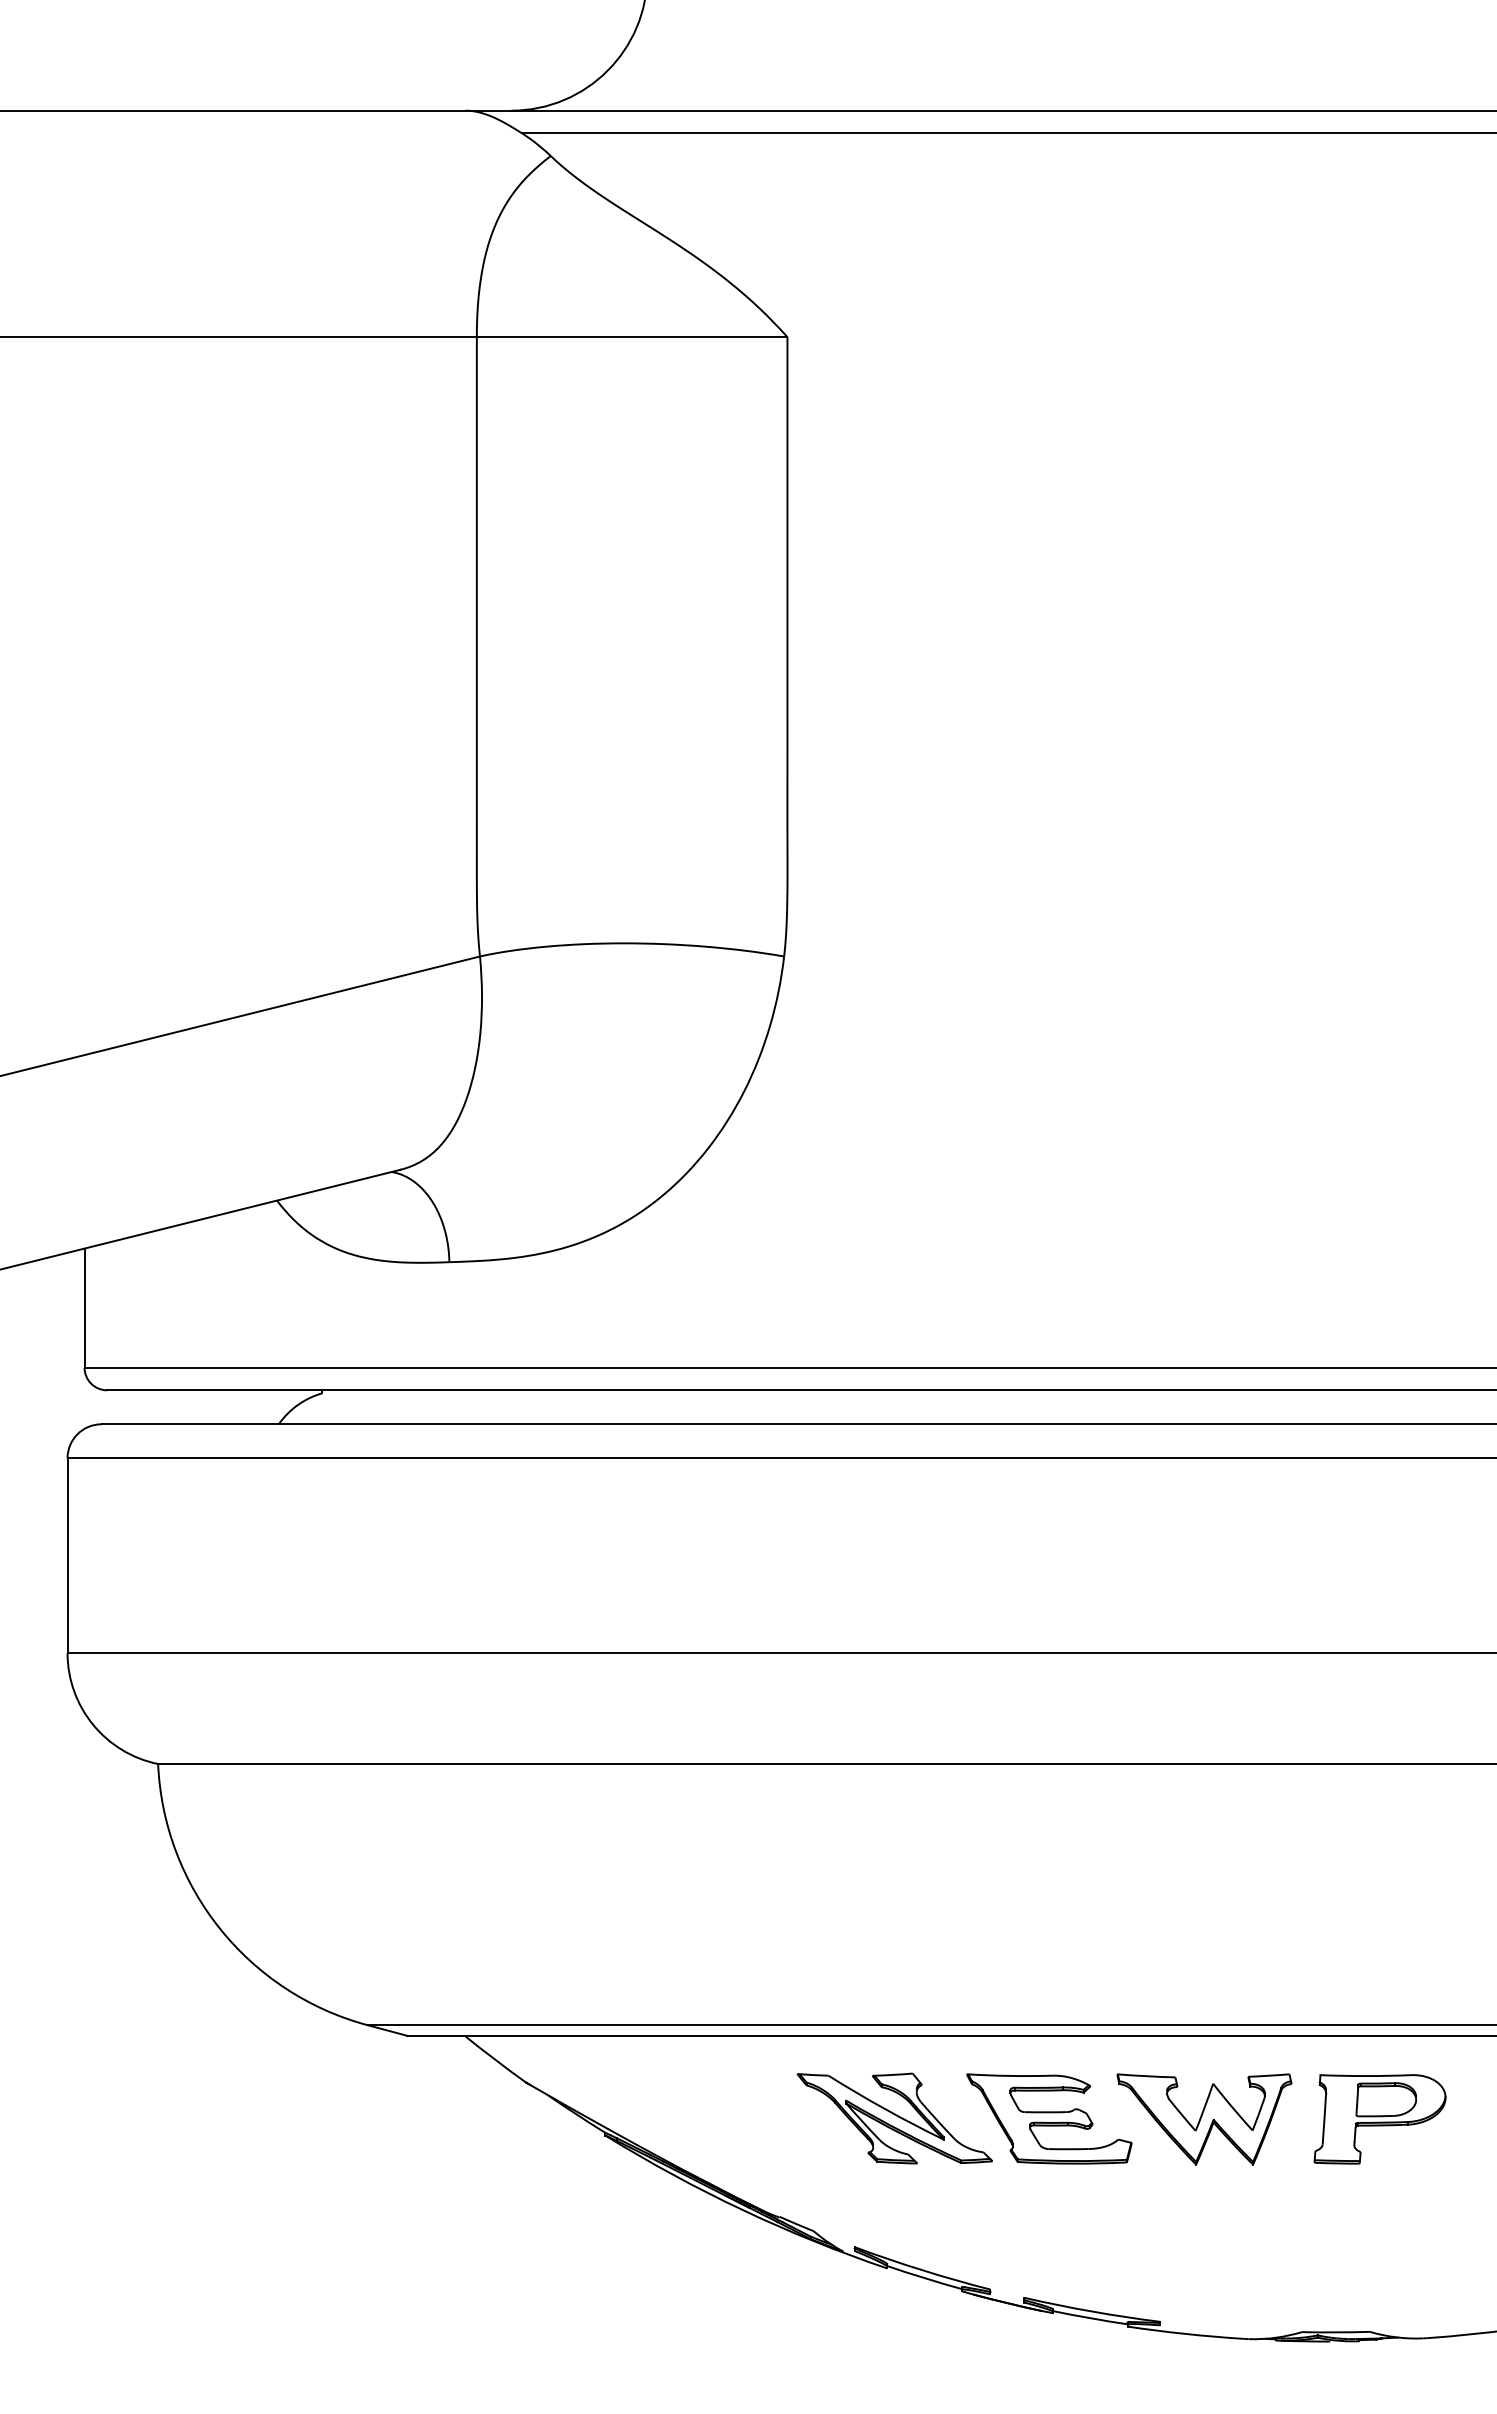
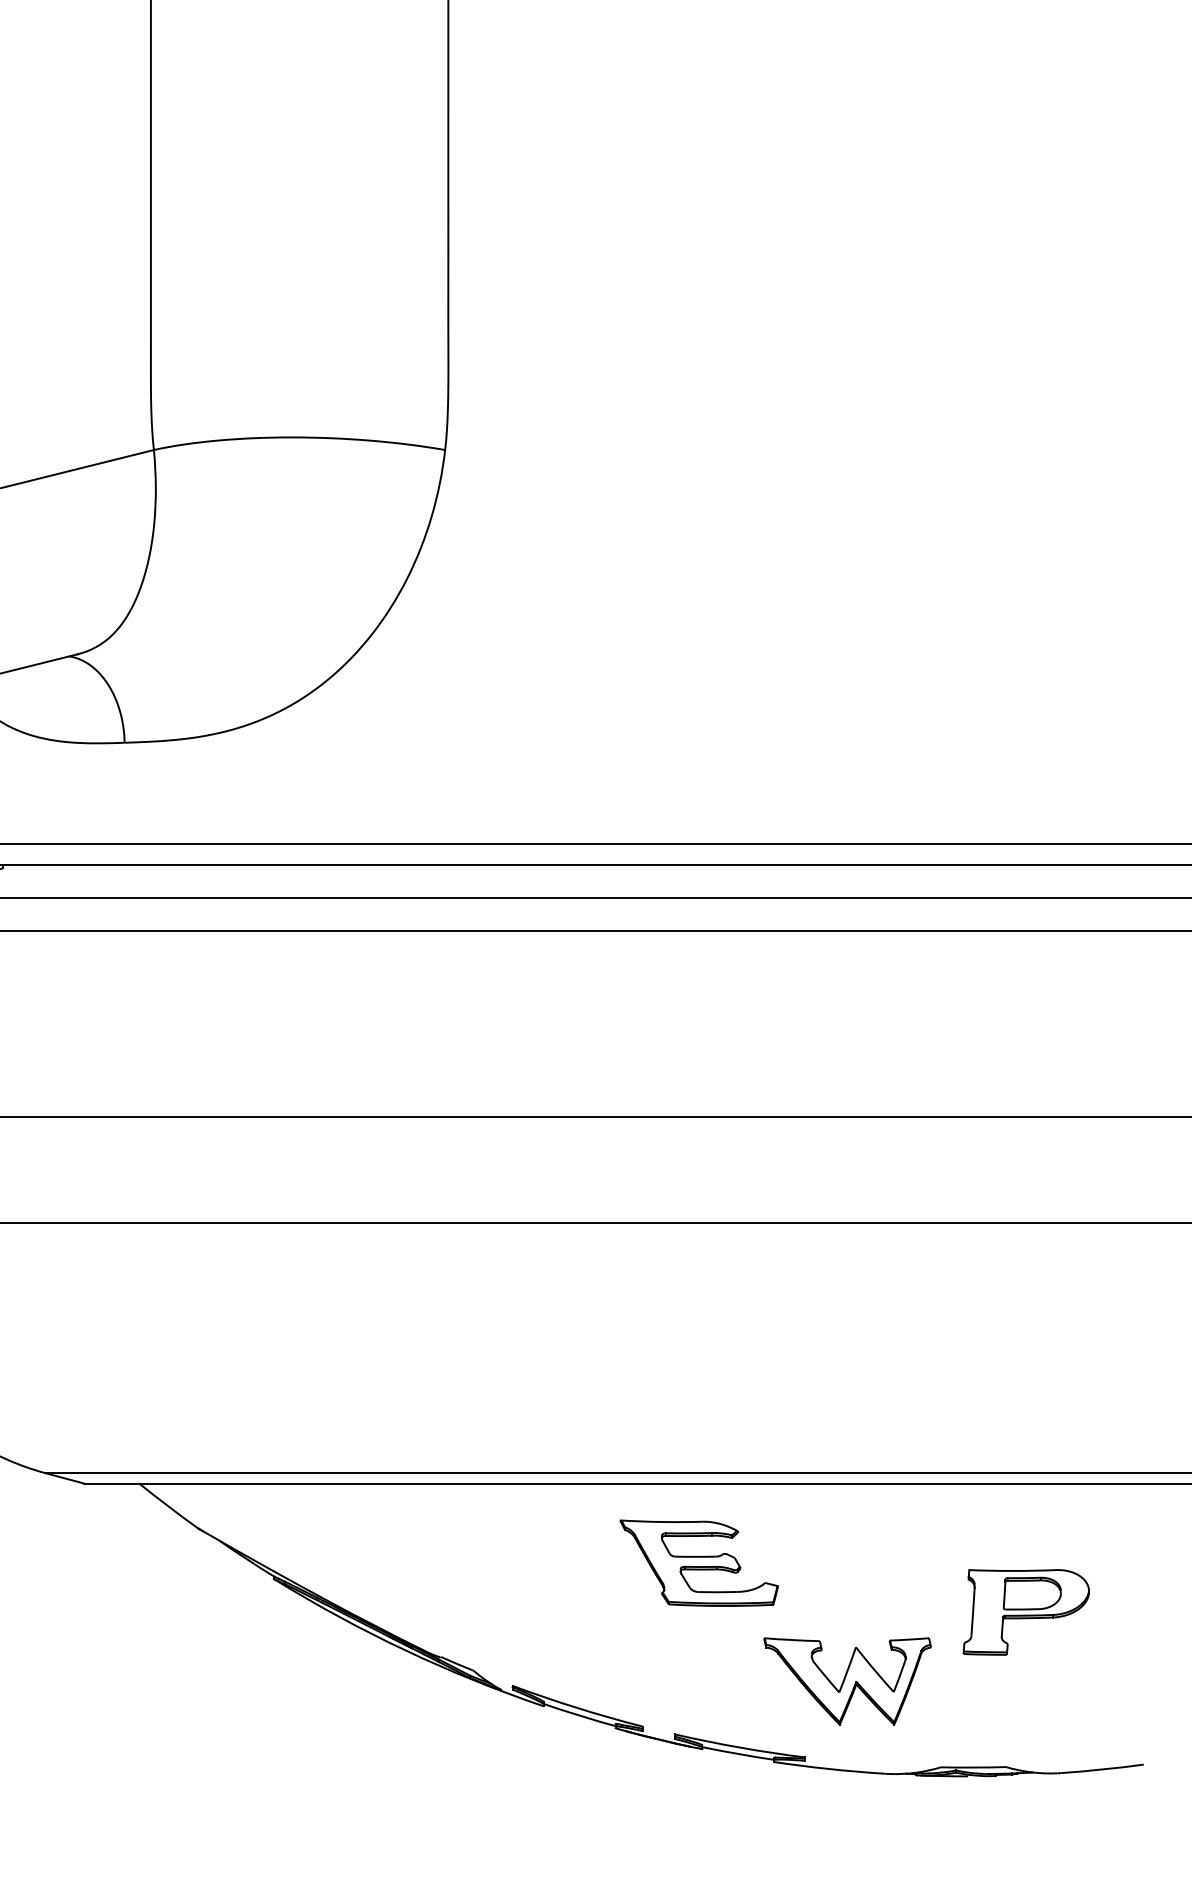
part: (894, 2118) -> (550, 1562), removed
part: (1204, 2119) -> (847, 1681), moved
part: (1379, 2119) -> (1025, 1612), moved

